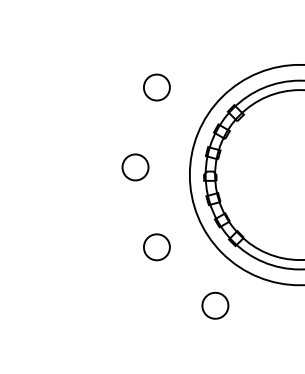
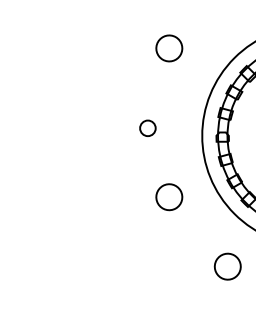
part: (135, 167) -> (147, 128), size x0.6
part: (156, 247) -> (168, 197), moved

